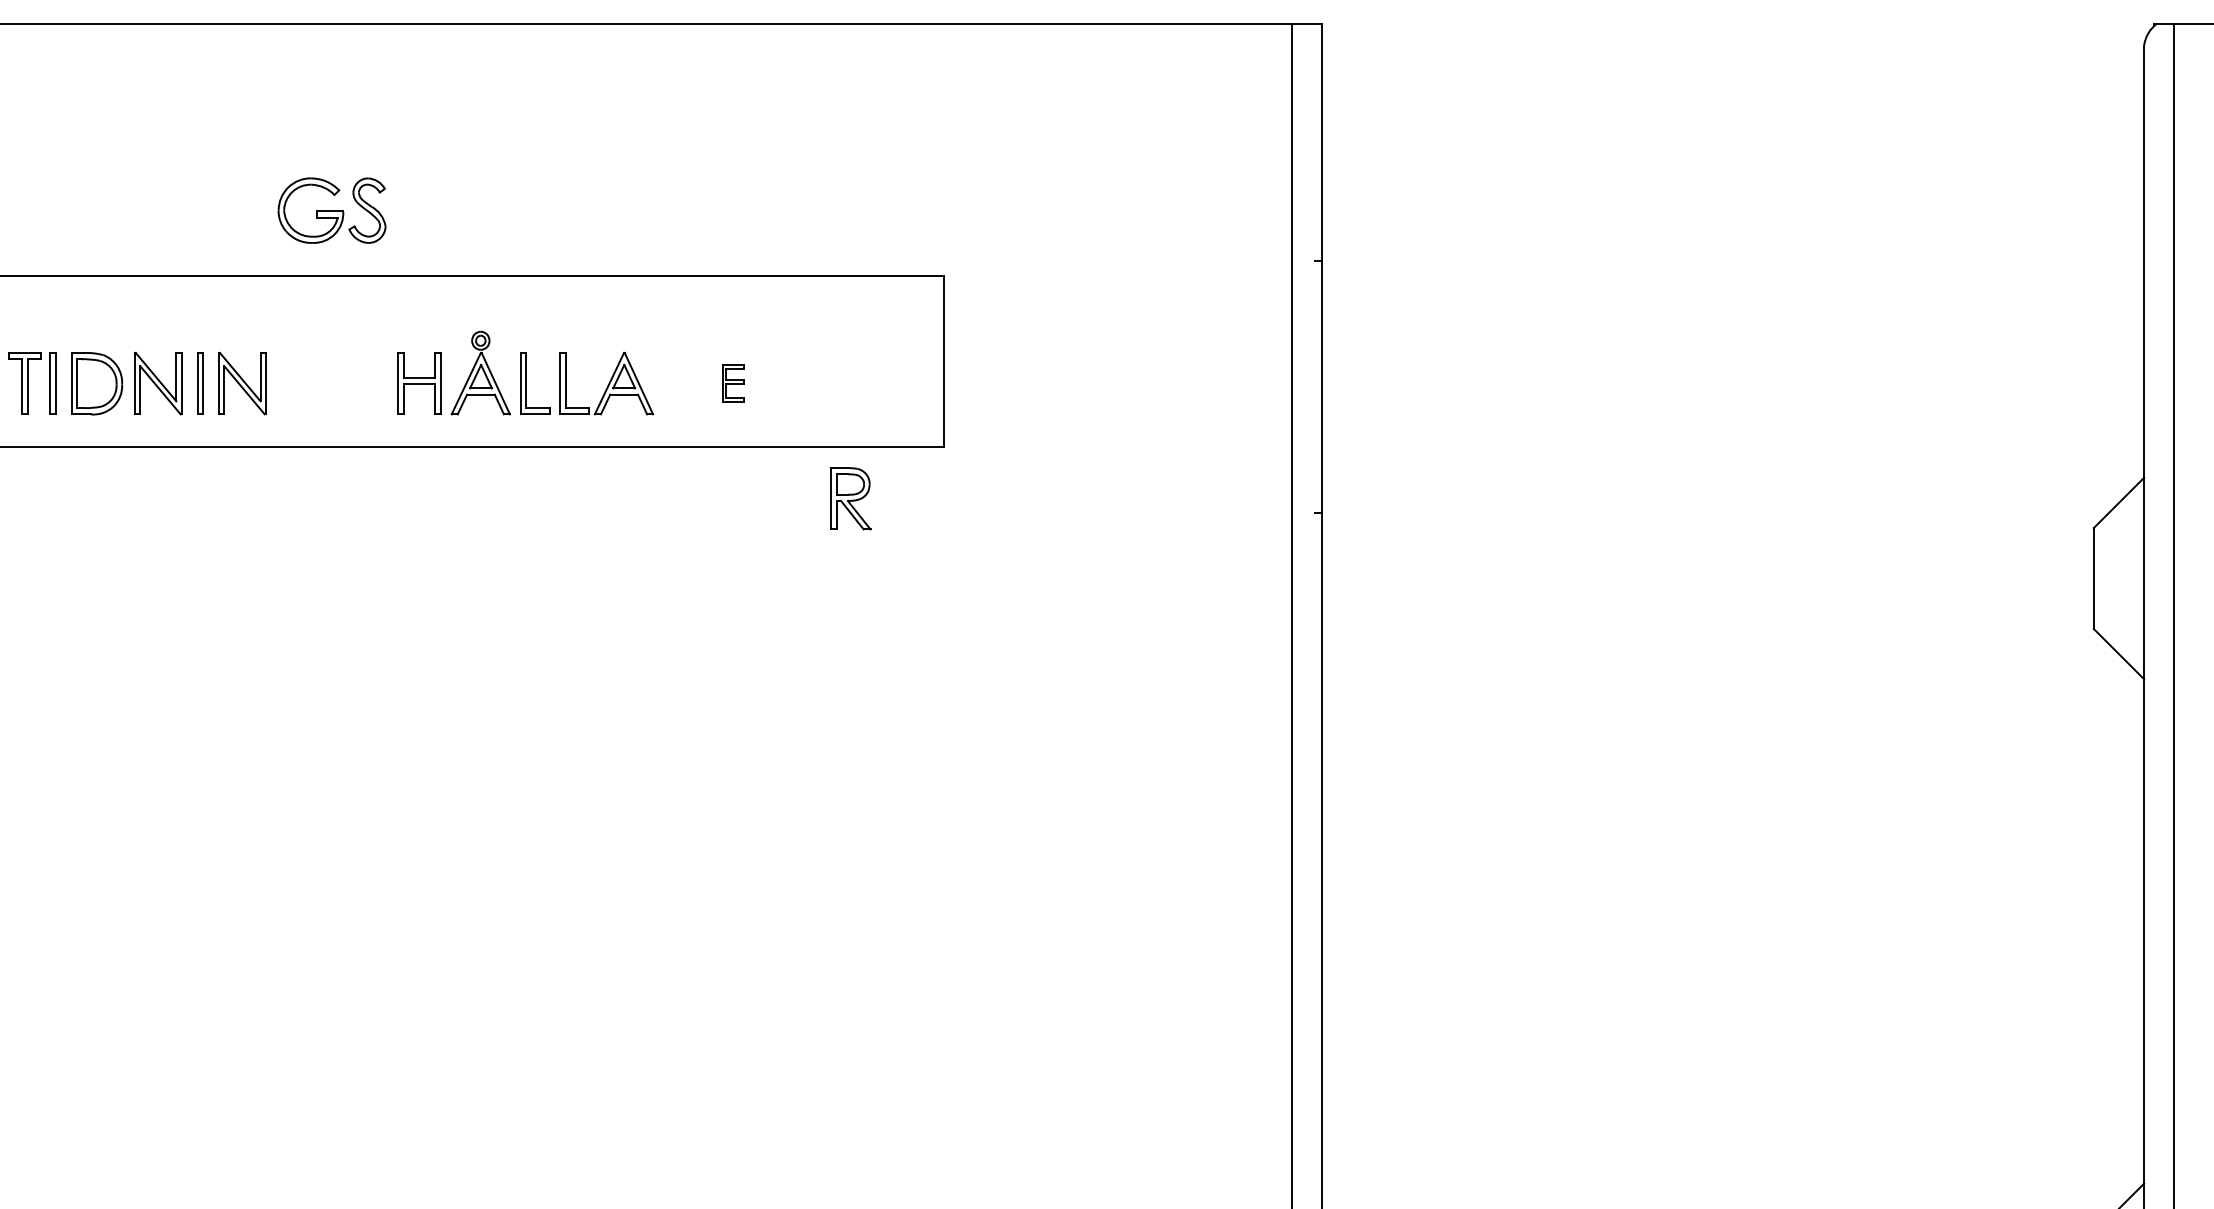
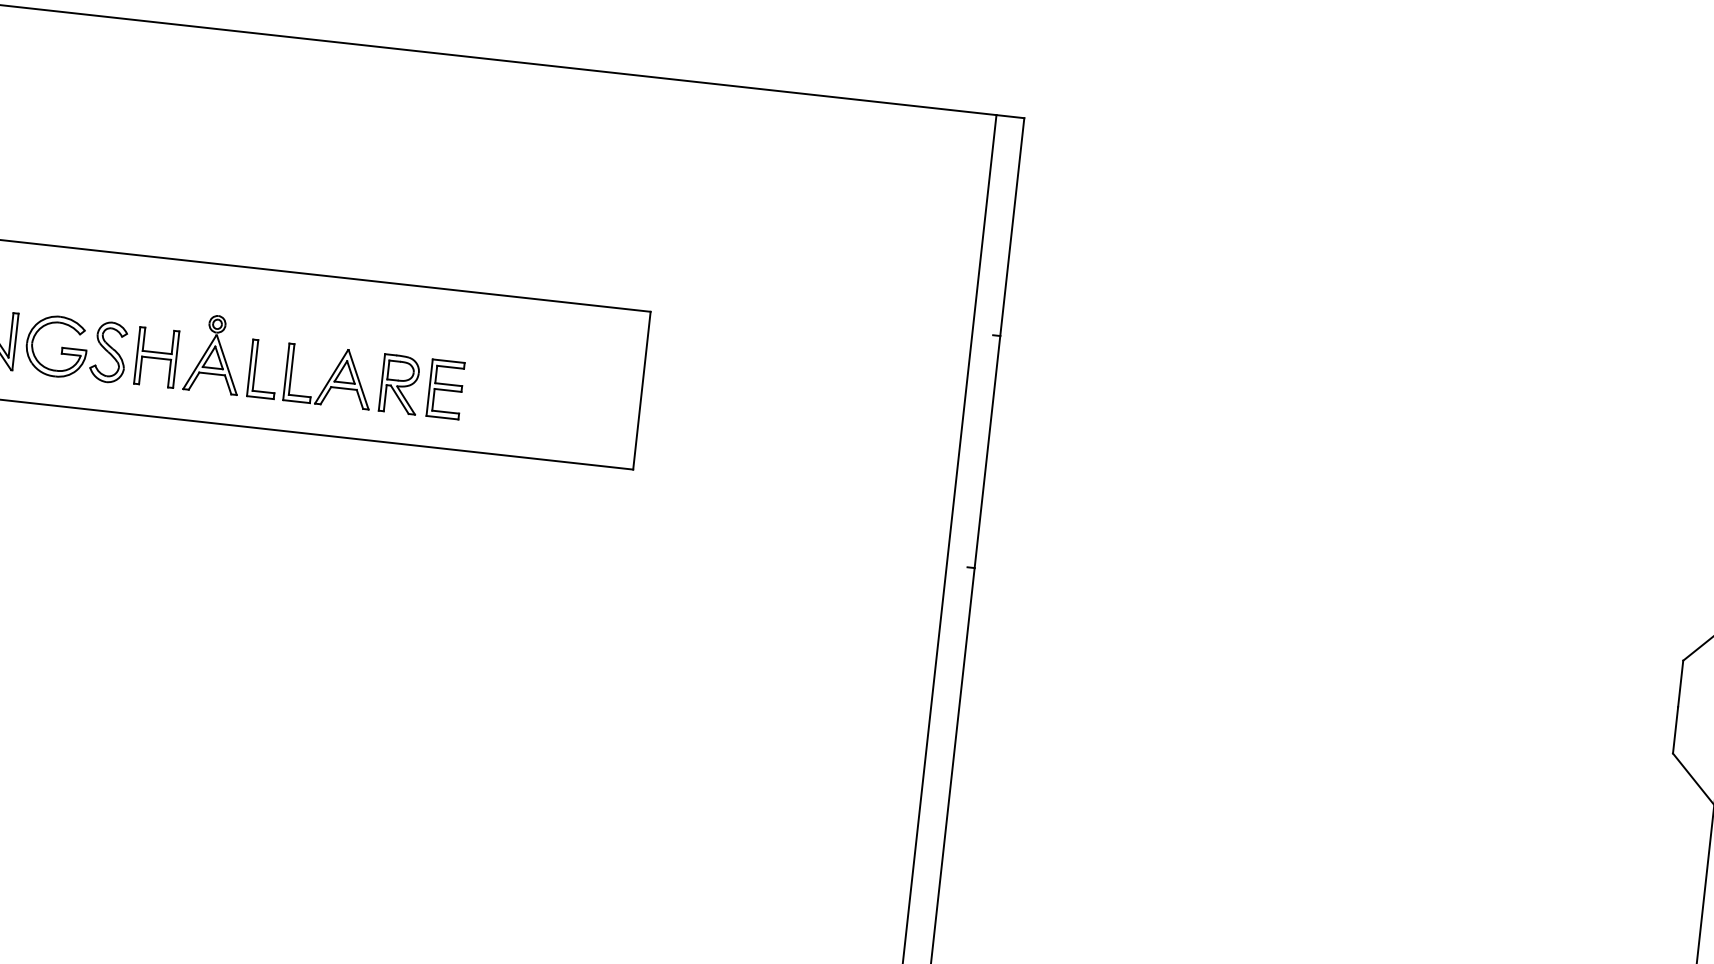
part: (331, 210) -> (75, 348), moved
part: (733, 383) -> (445, 389), size x1.67
part: (850, 498) -> (399, 384), moved

